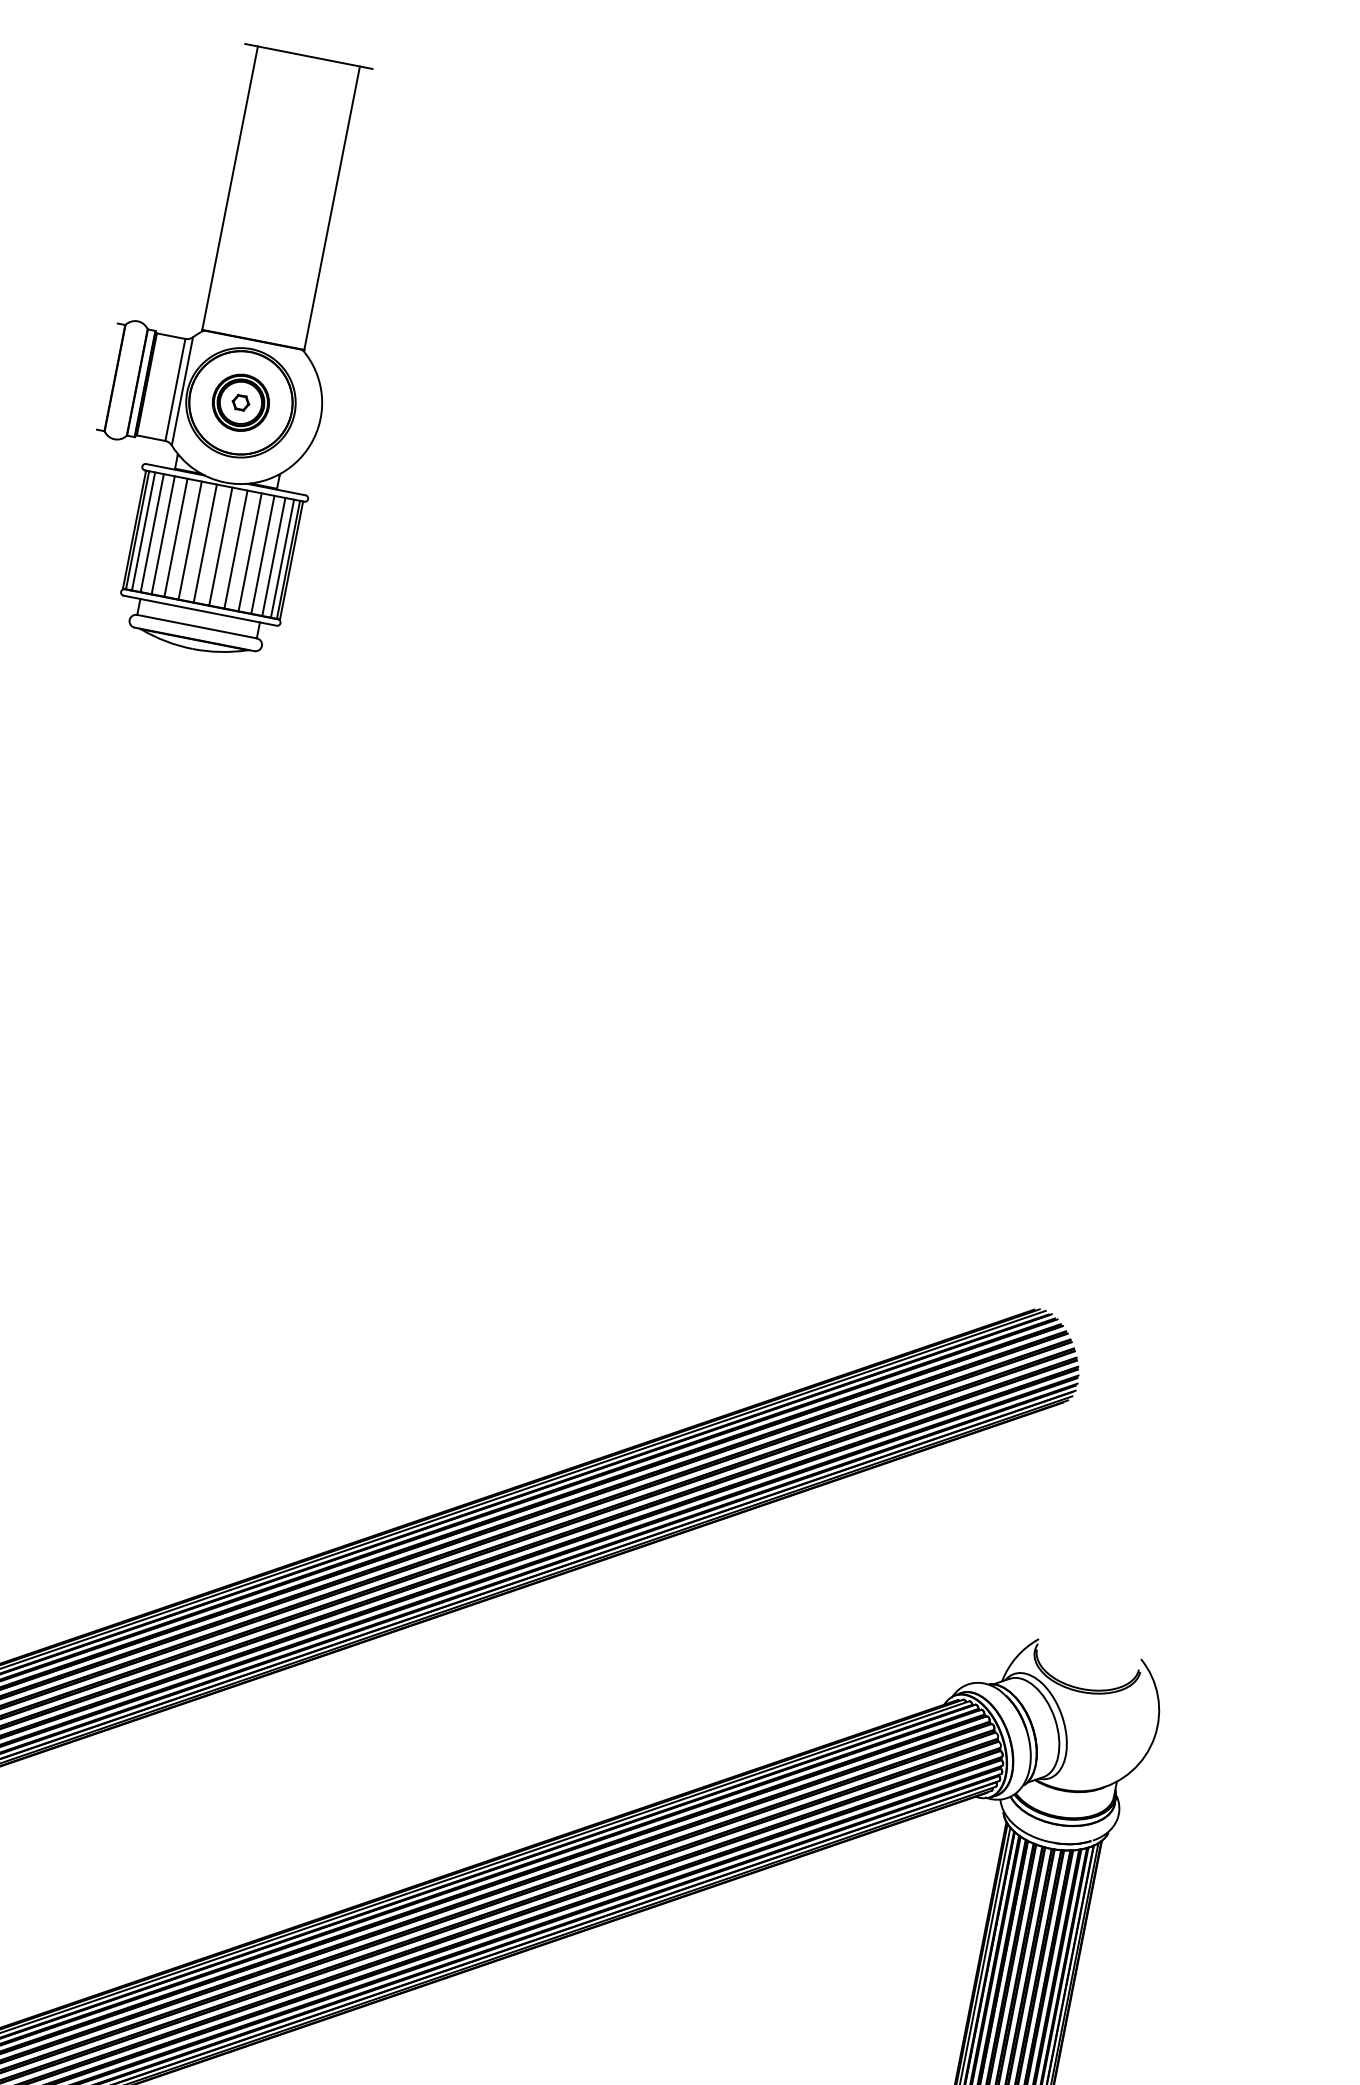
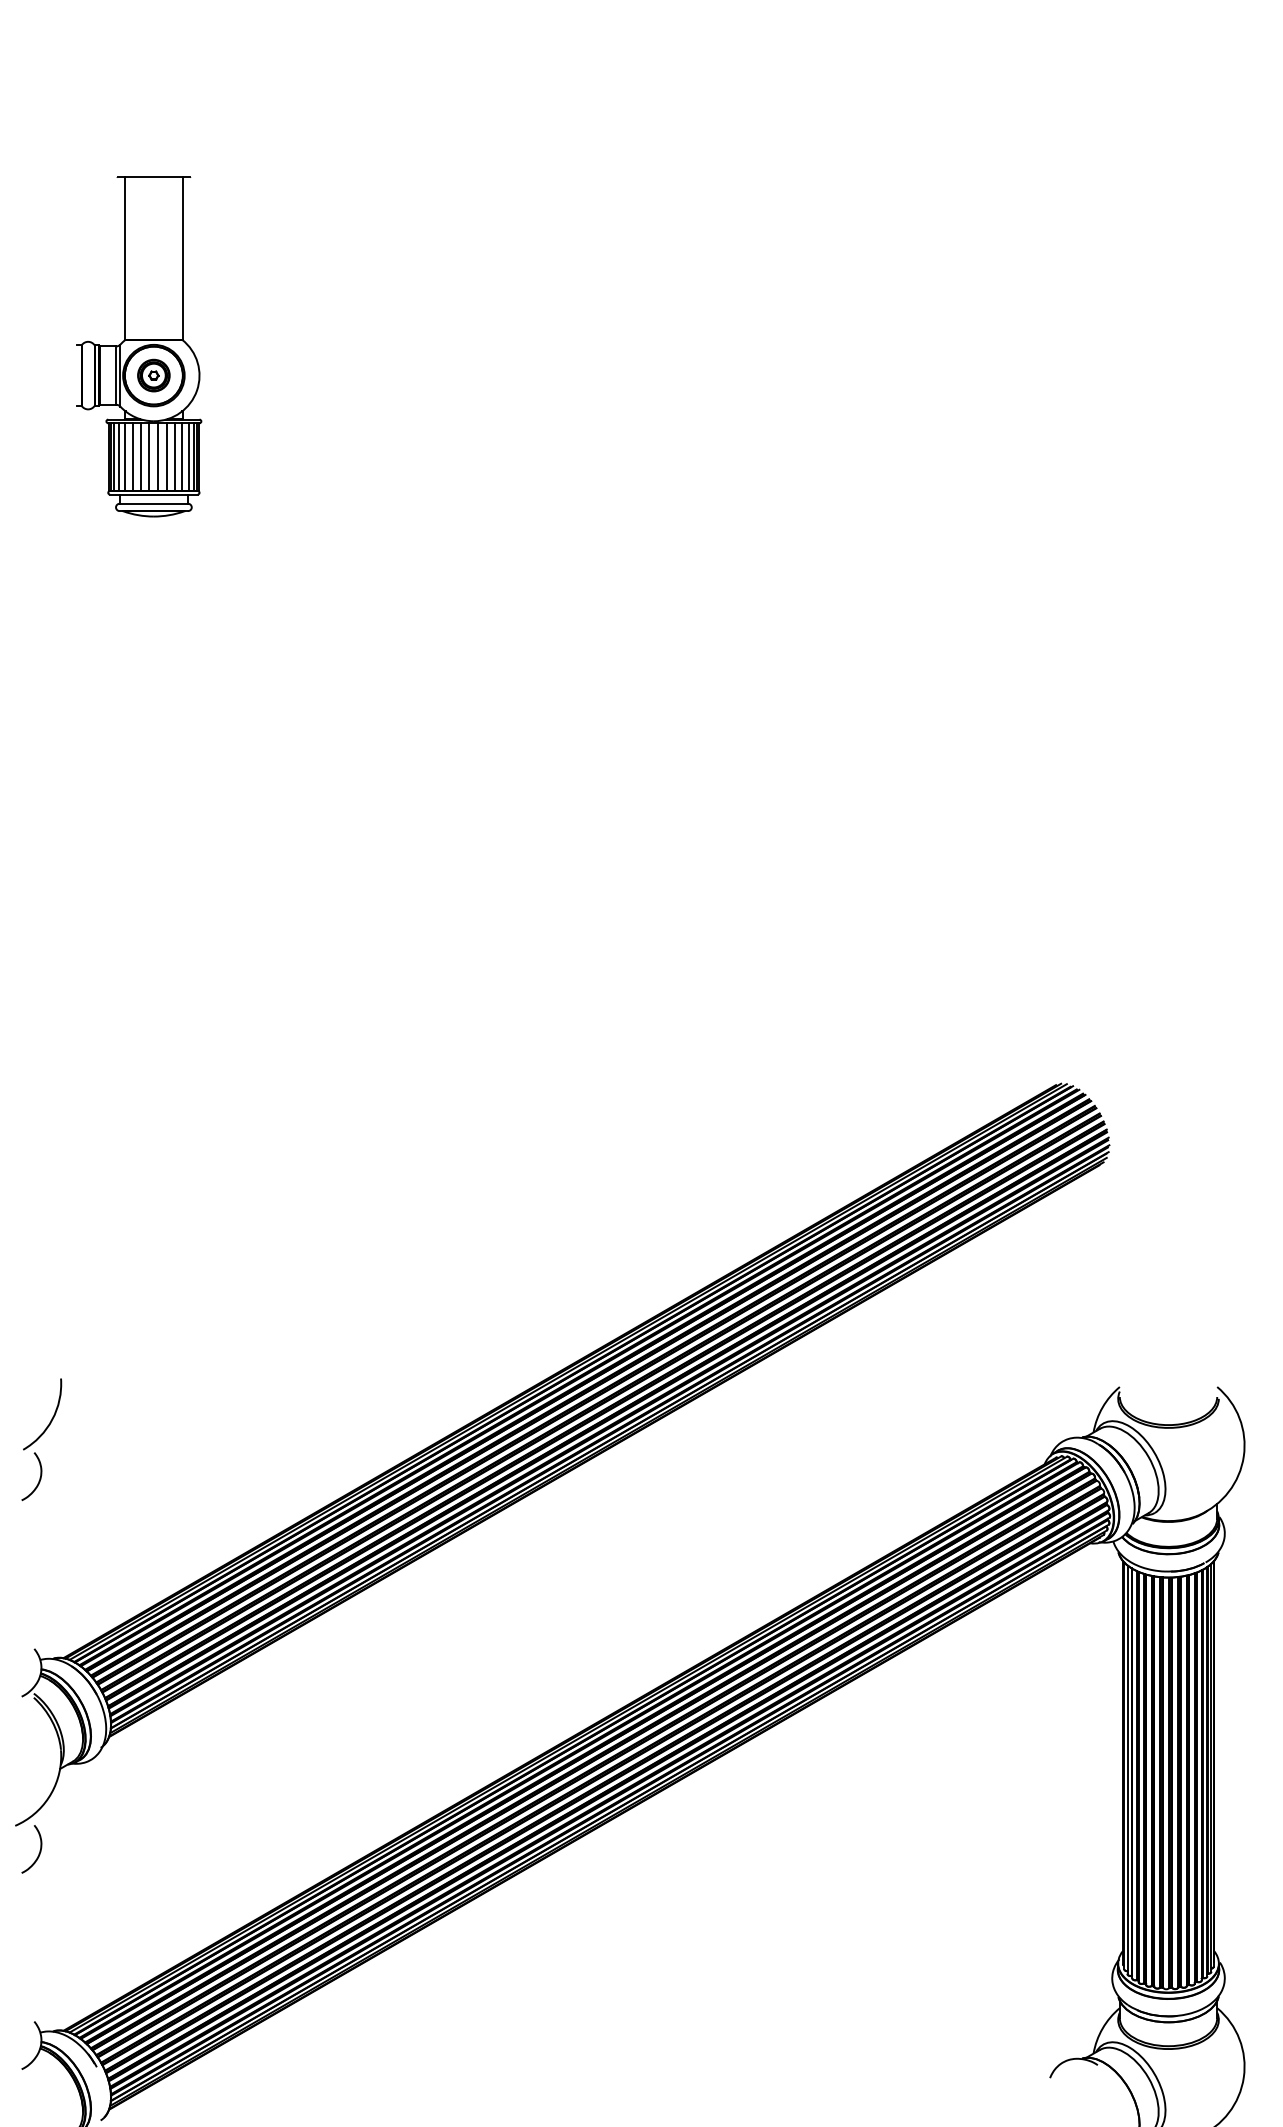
part: (225, 347) -> (139, 346), size x0.6

